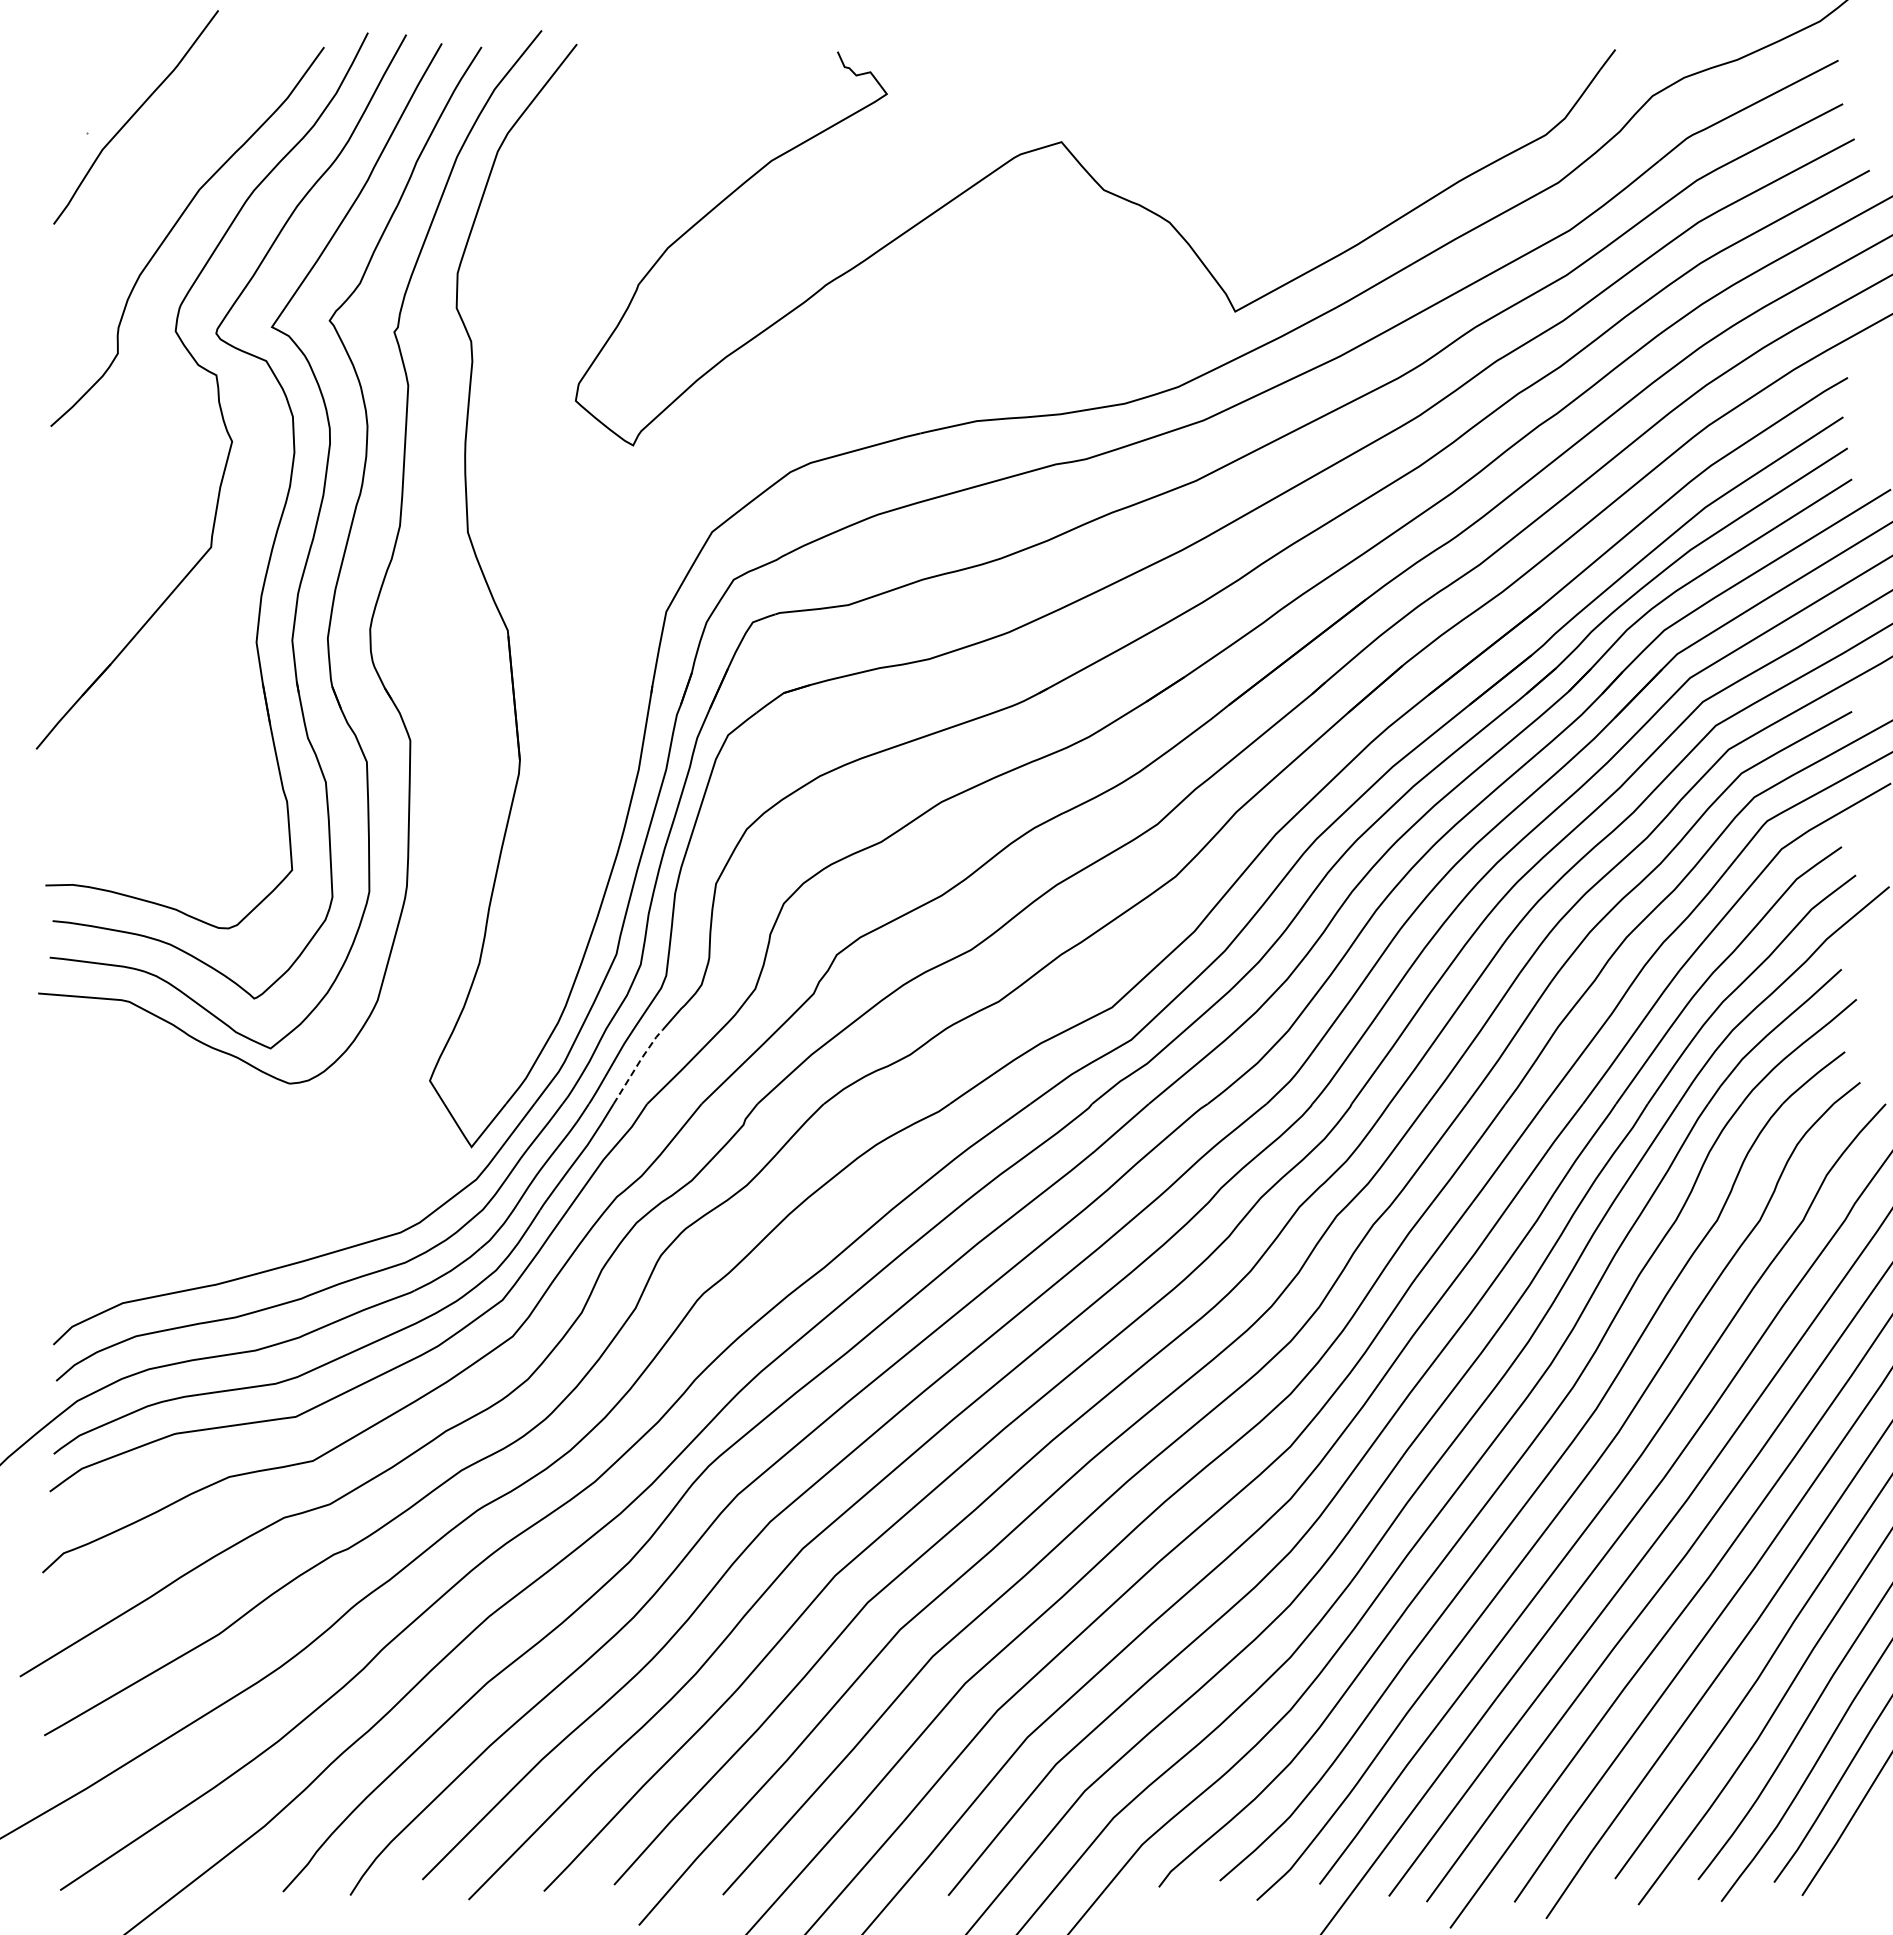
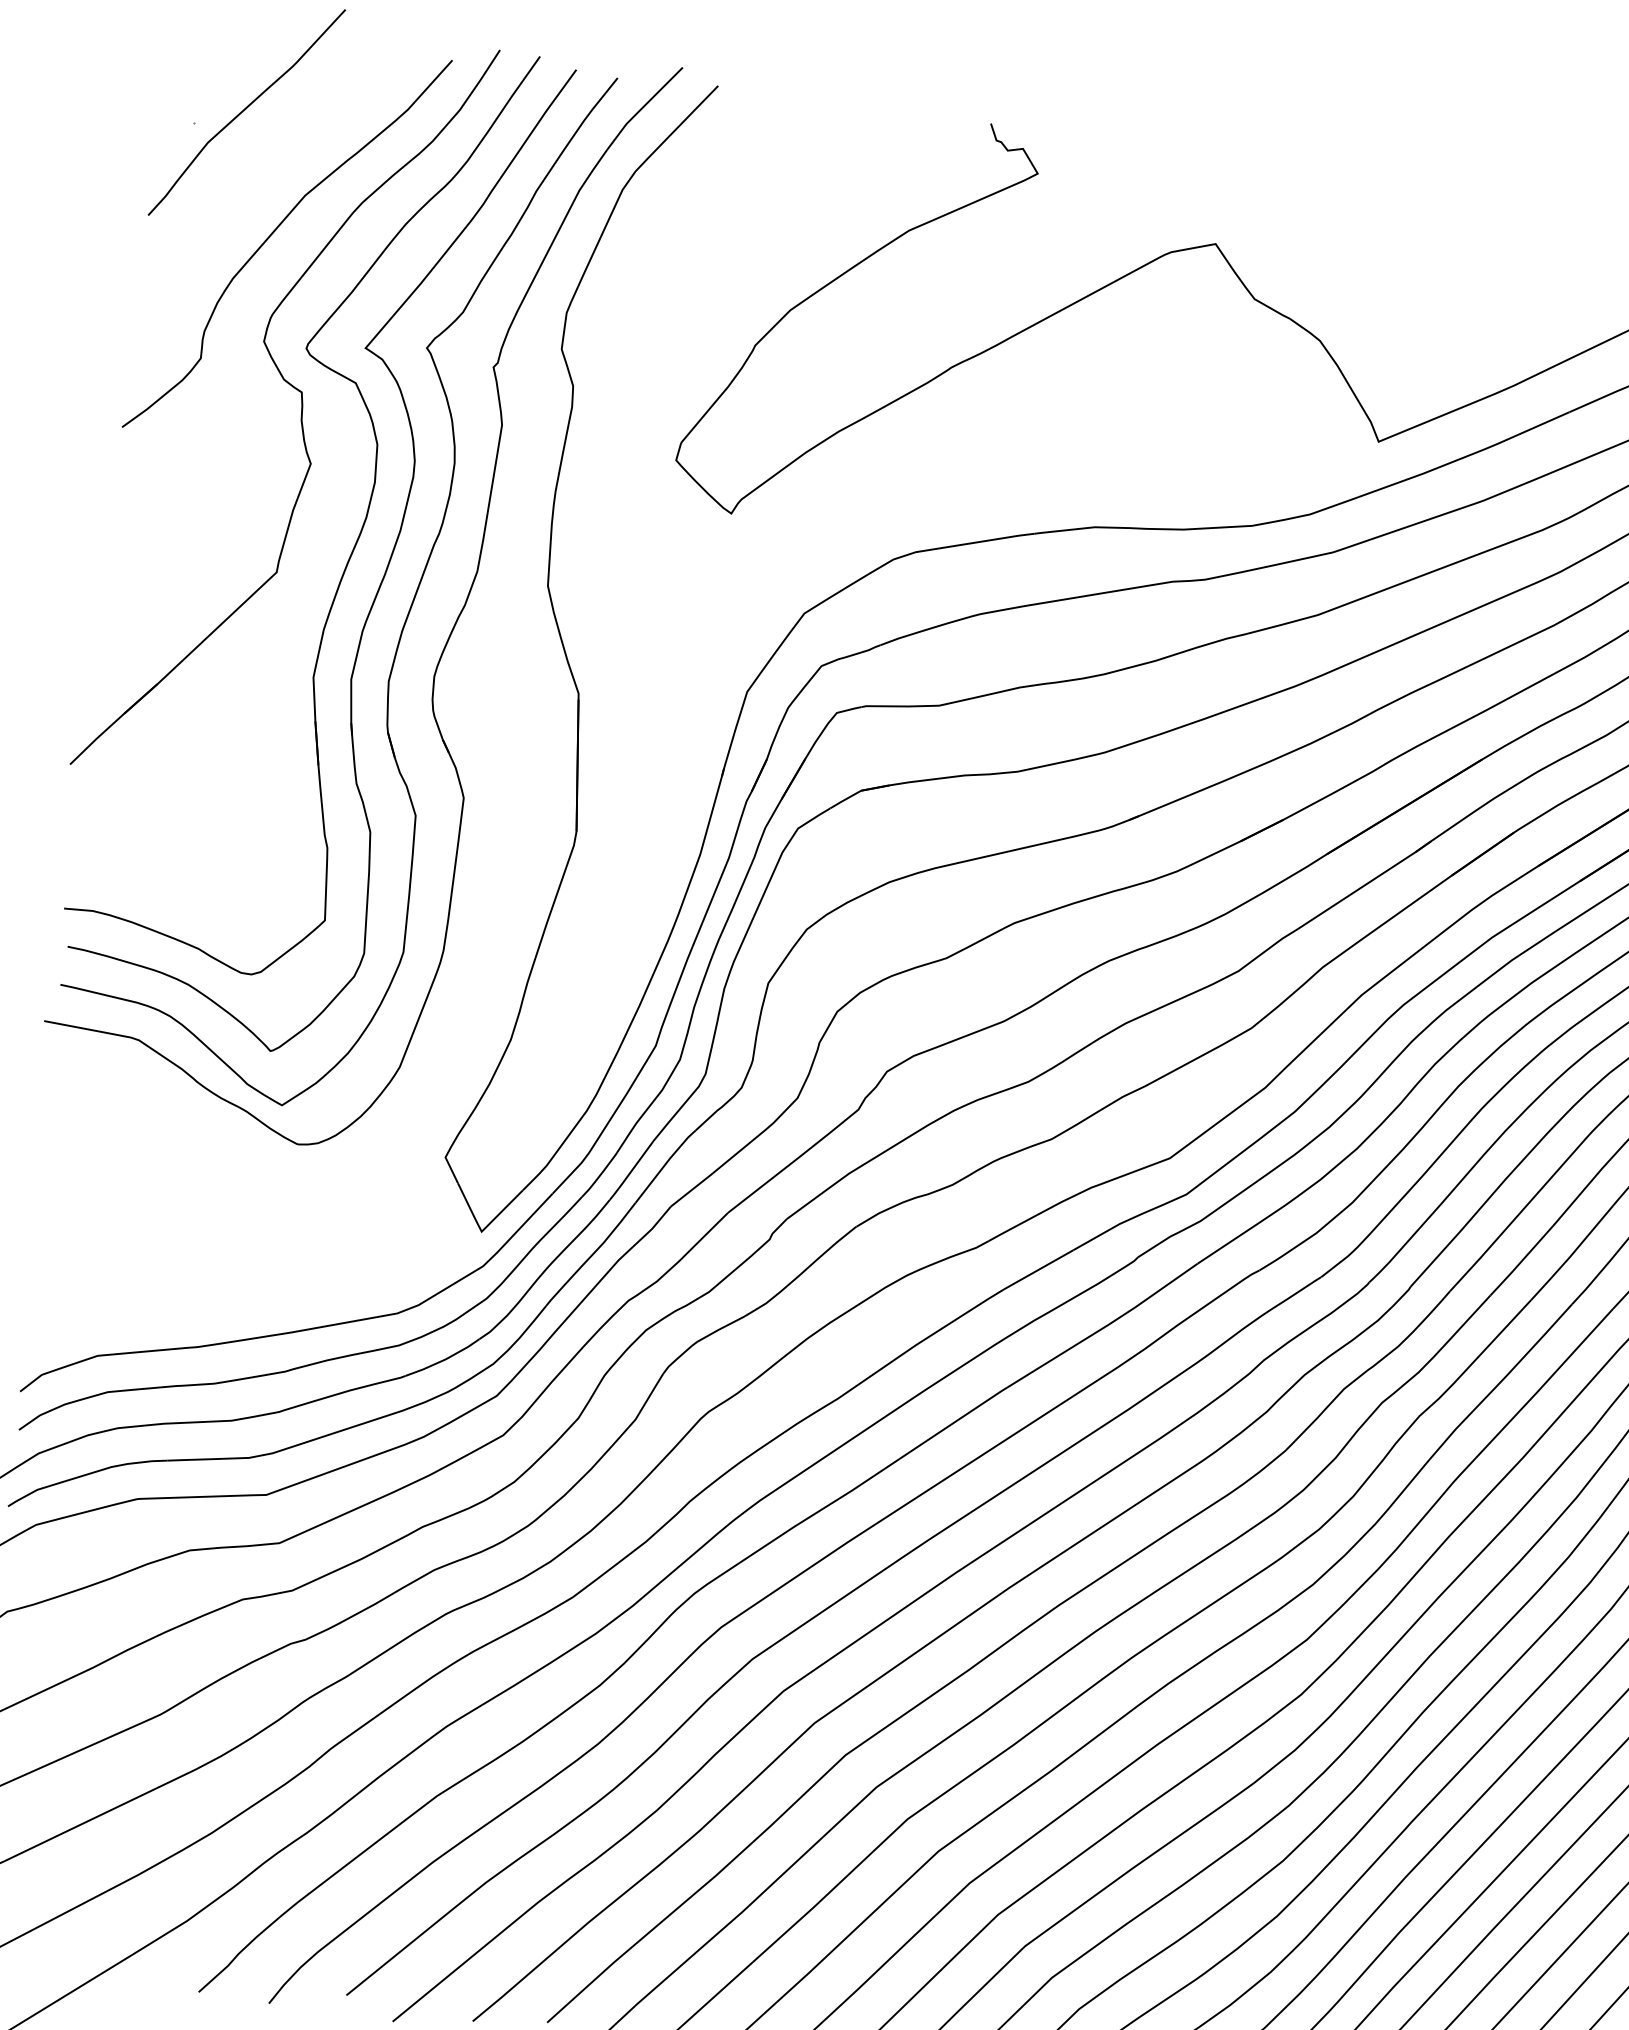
line: (637, 1064) -> (665, 1163), dashed -> solid

